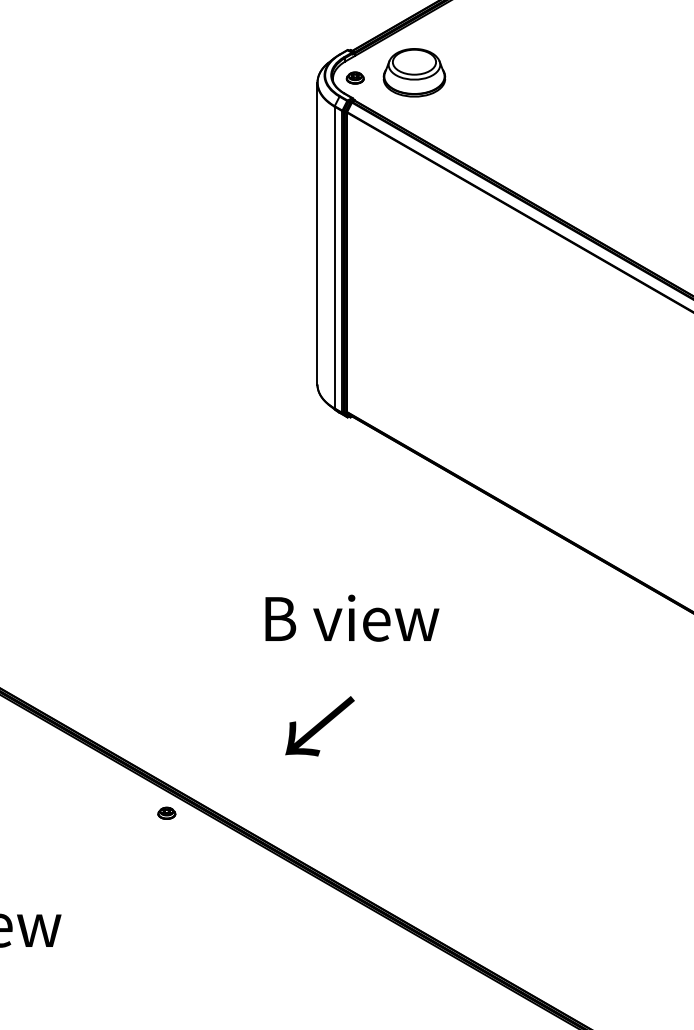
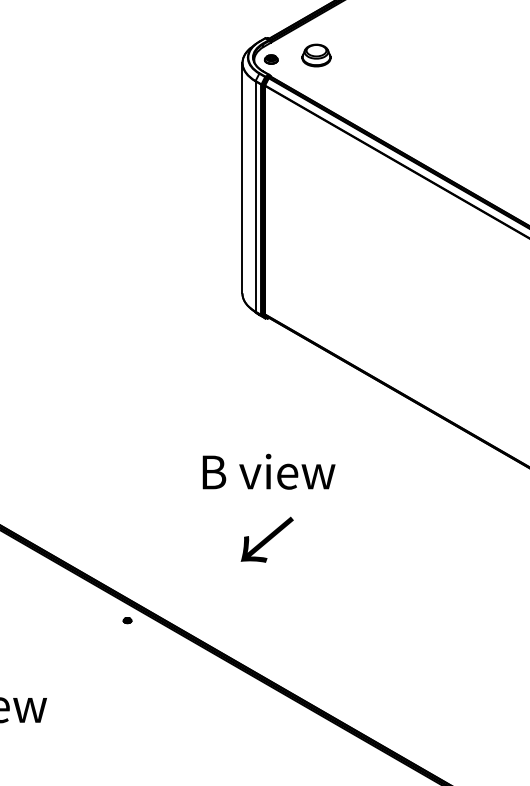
part: (414, 72) -> (316, 55), size x0.6
text: (319, 726) -> (266, 539), moved
part: (166, 812) -> (127, 620), size x0.6

